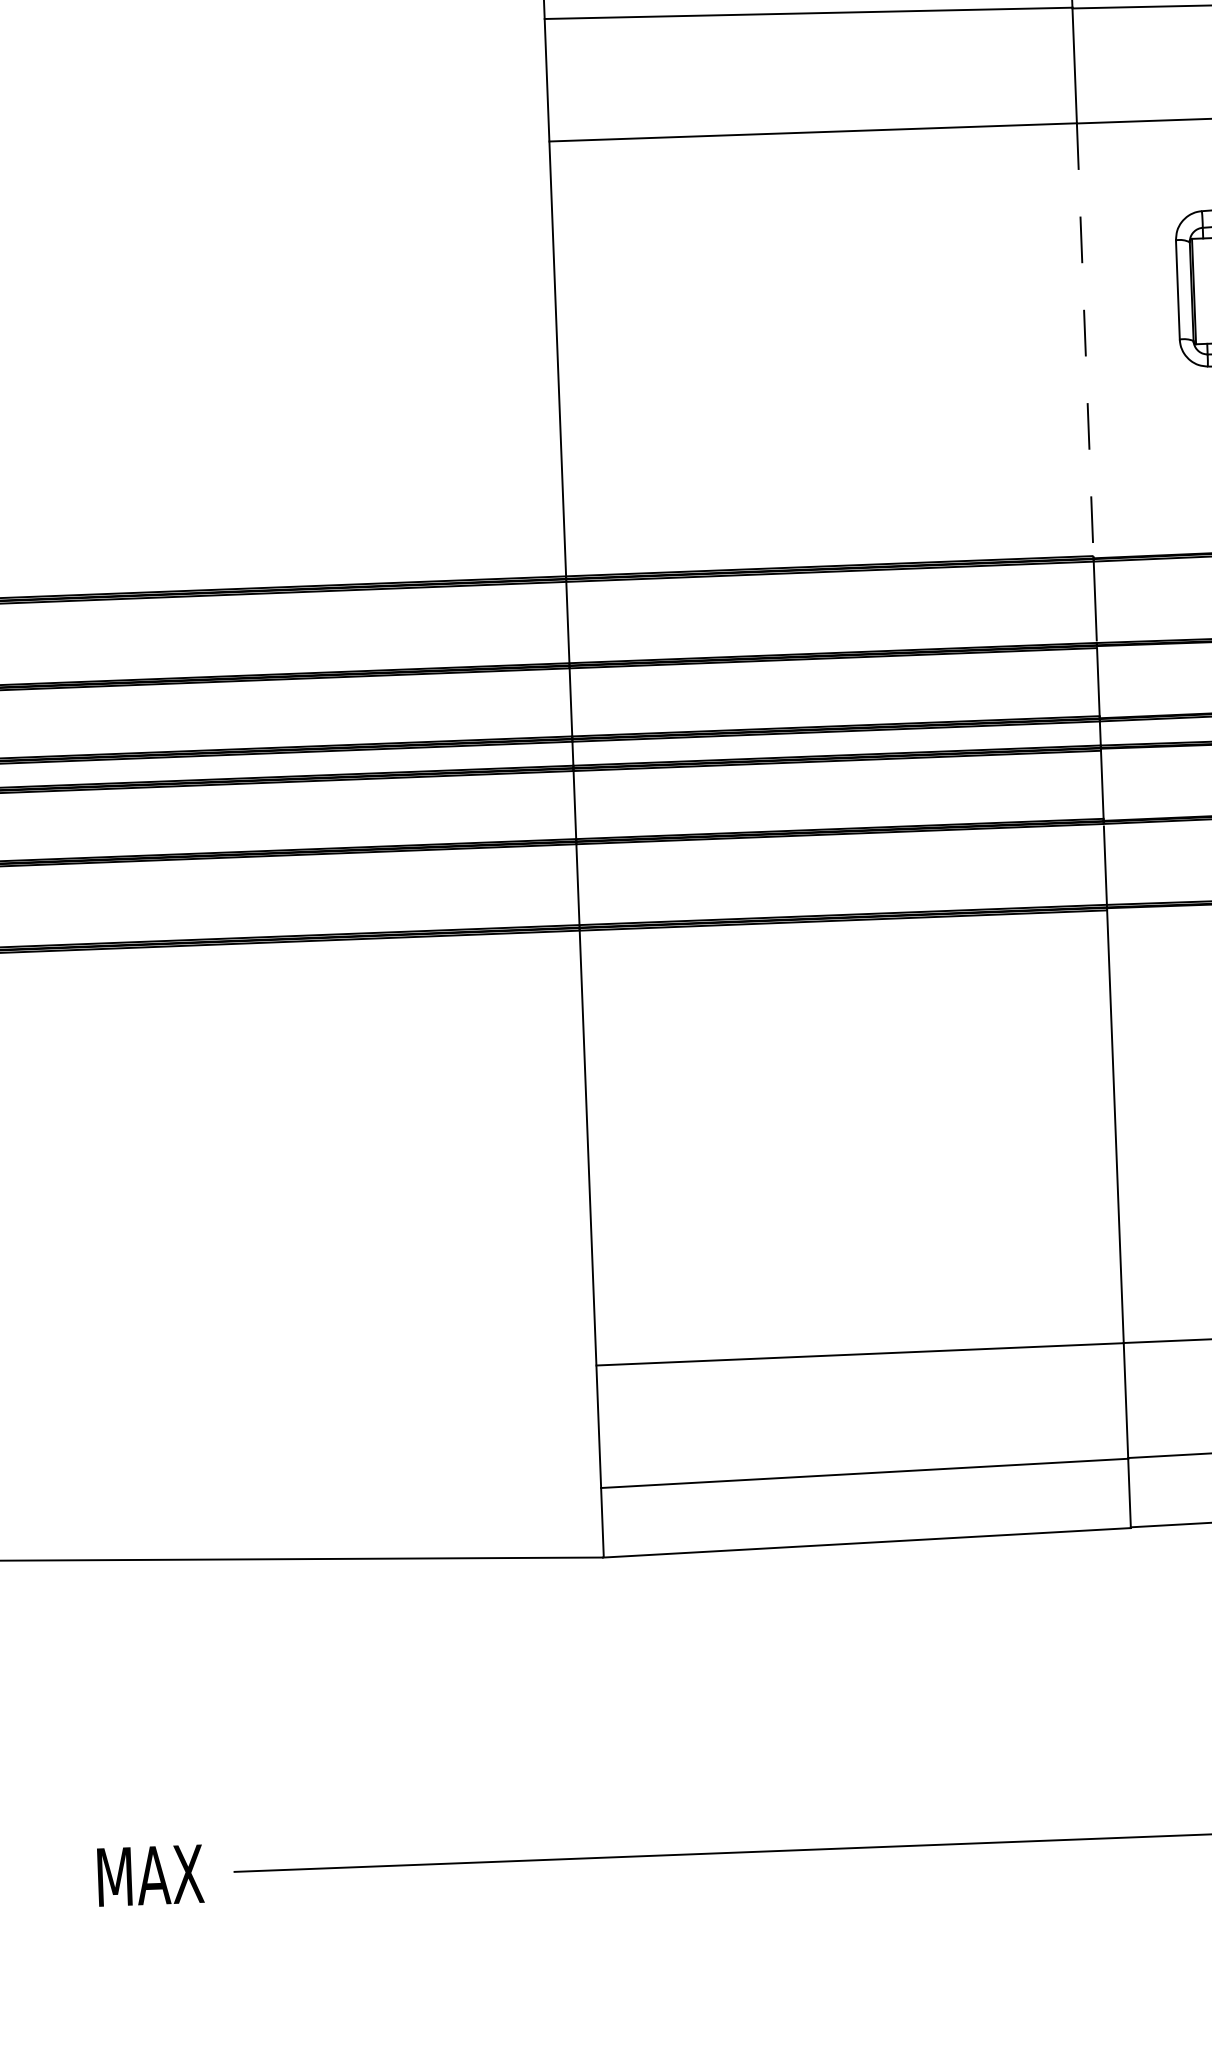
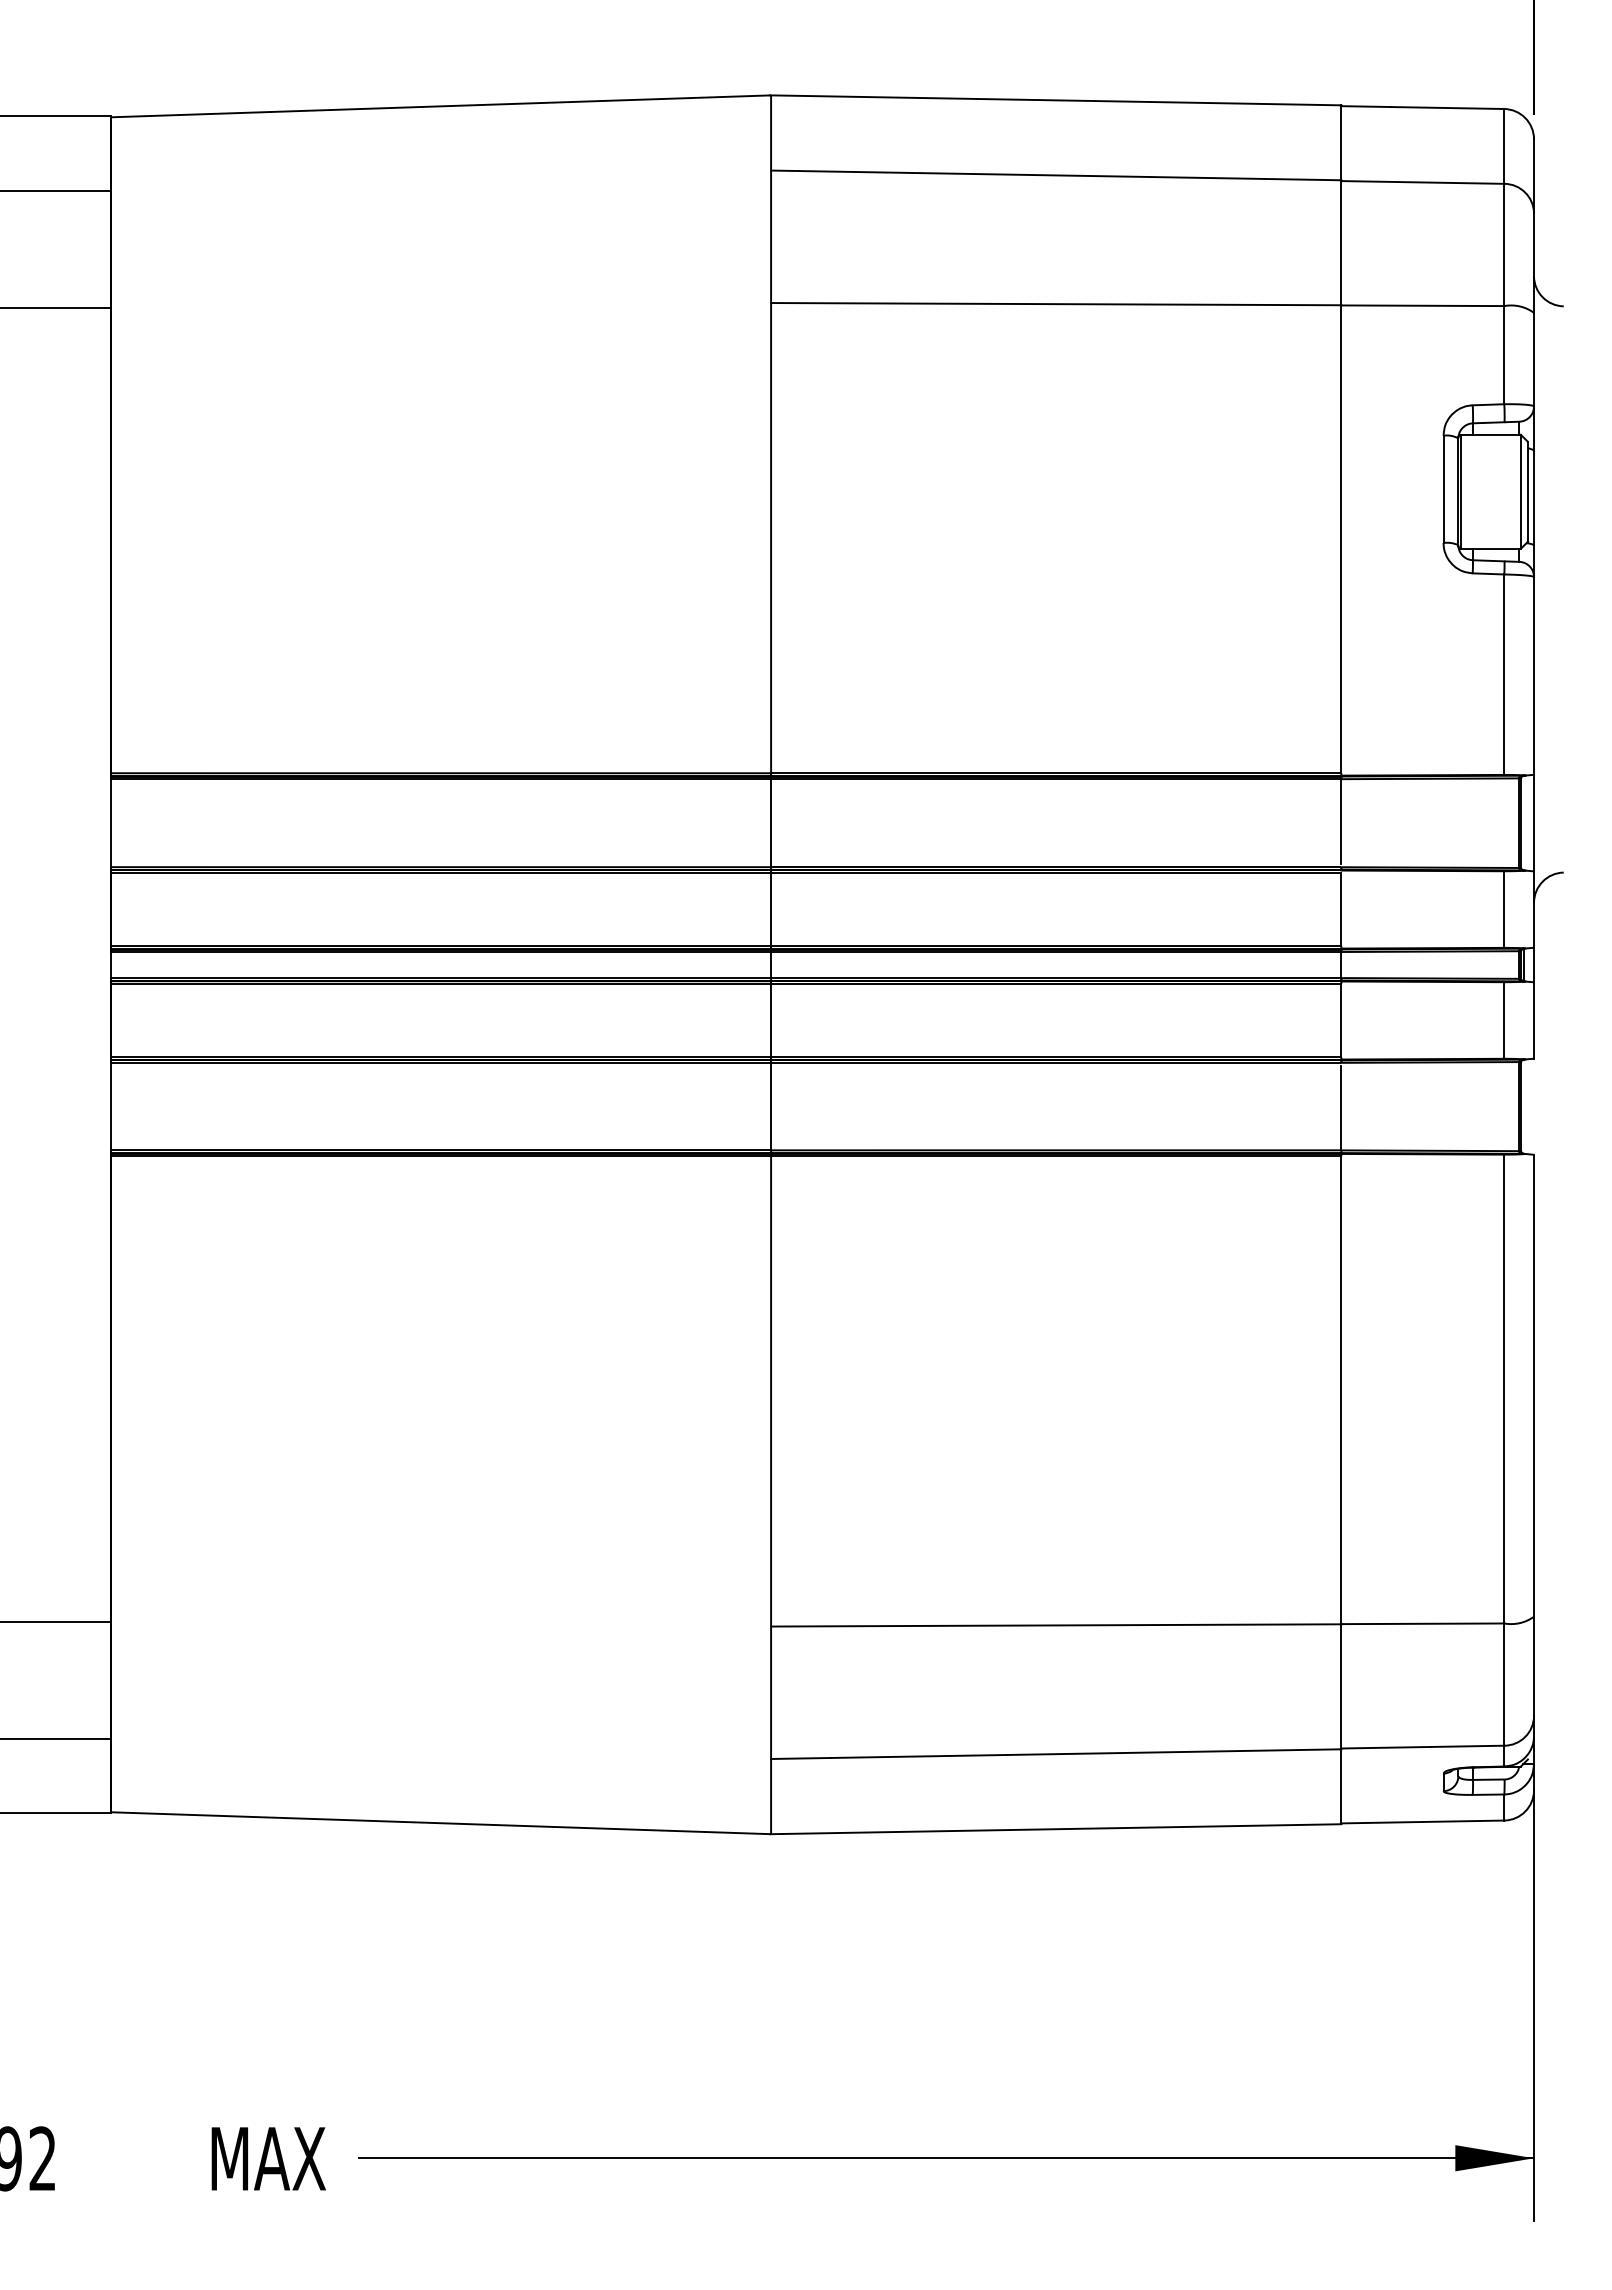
line: (1085, 339) -> (1341, 539), dashed -> solid

